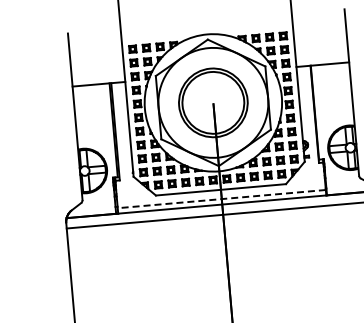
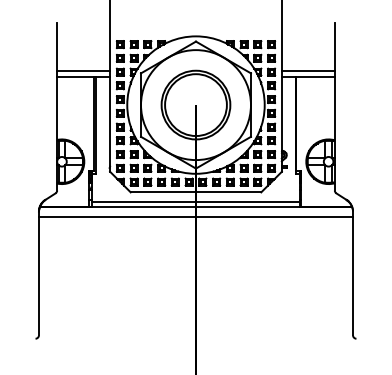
line: (321, 58) -> (307, 70), added
line: (98, 78) -> (83, 70), added
line: (221, 198) -> (195, 201), dashed -> solid

